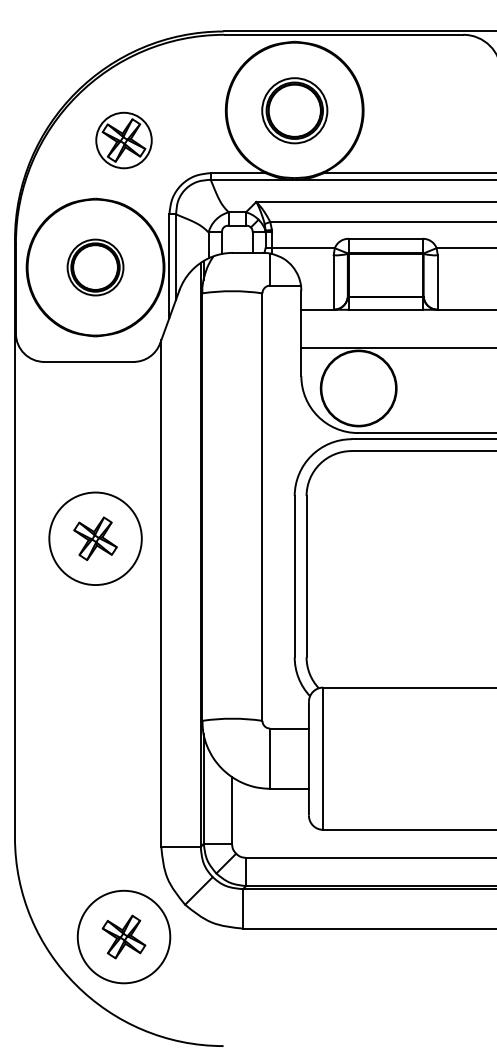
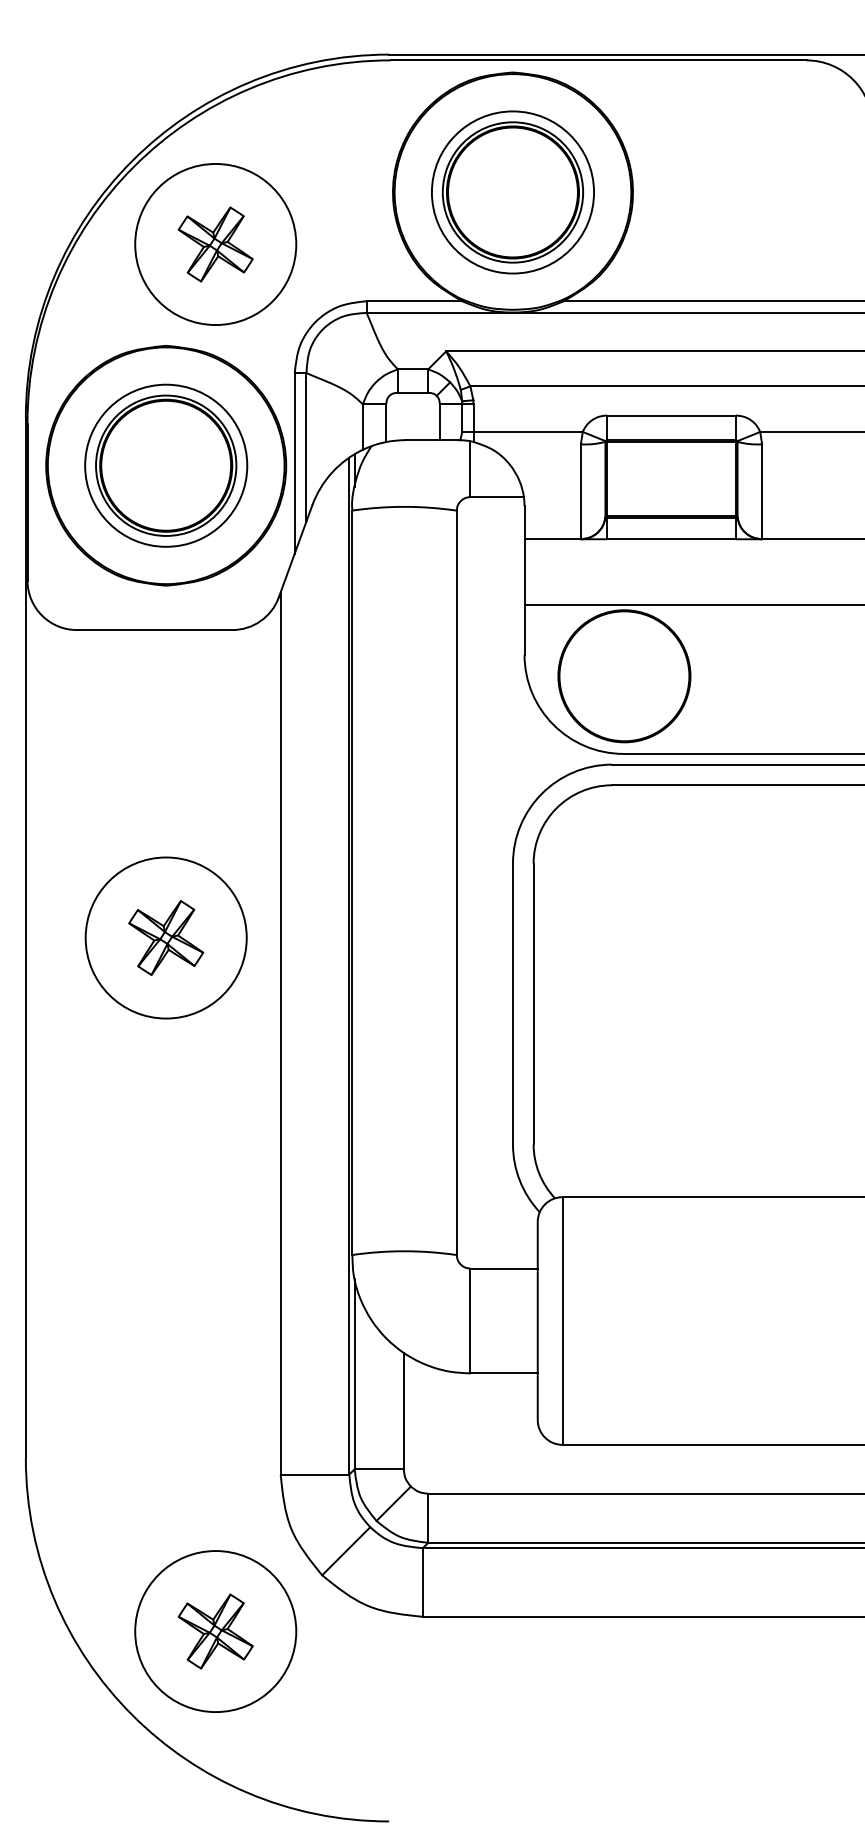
part: (294, 110) -> (512, 192), size x1.43
circle: (123, 140) -> (214, 244), size x1.67
part: (95, 267) -> (166, 465), size x1.67

